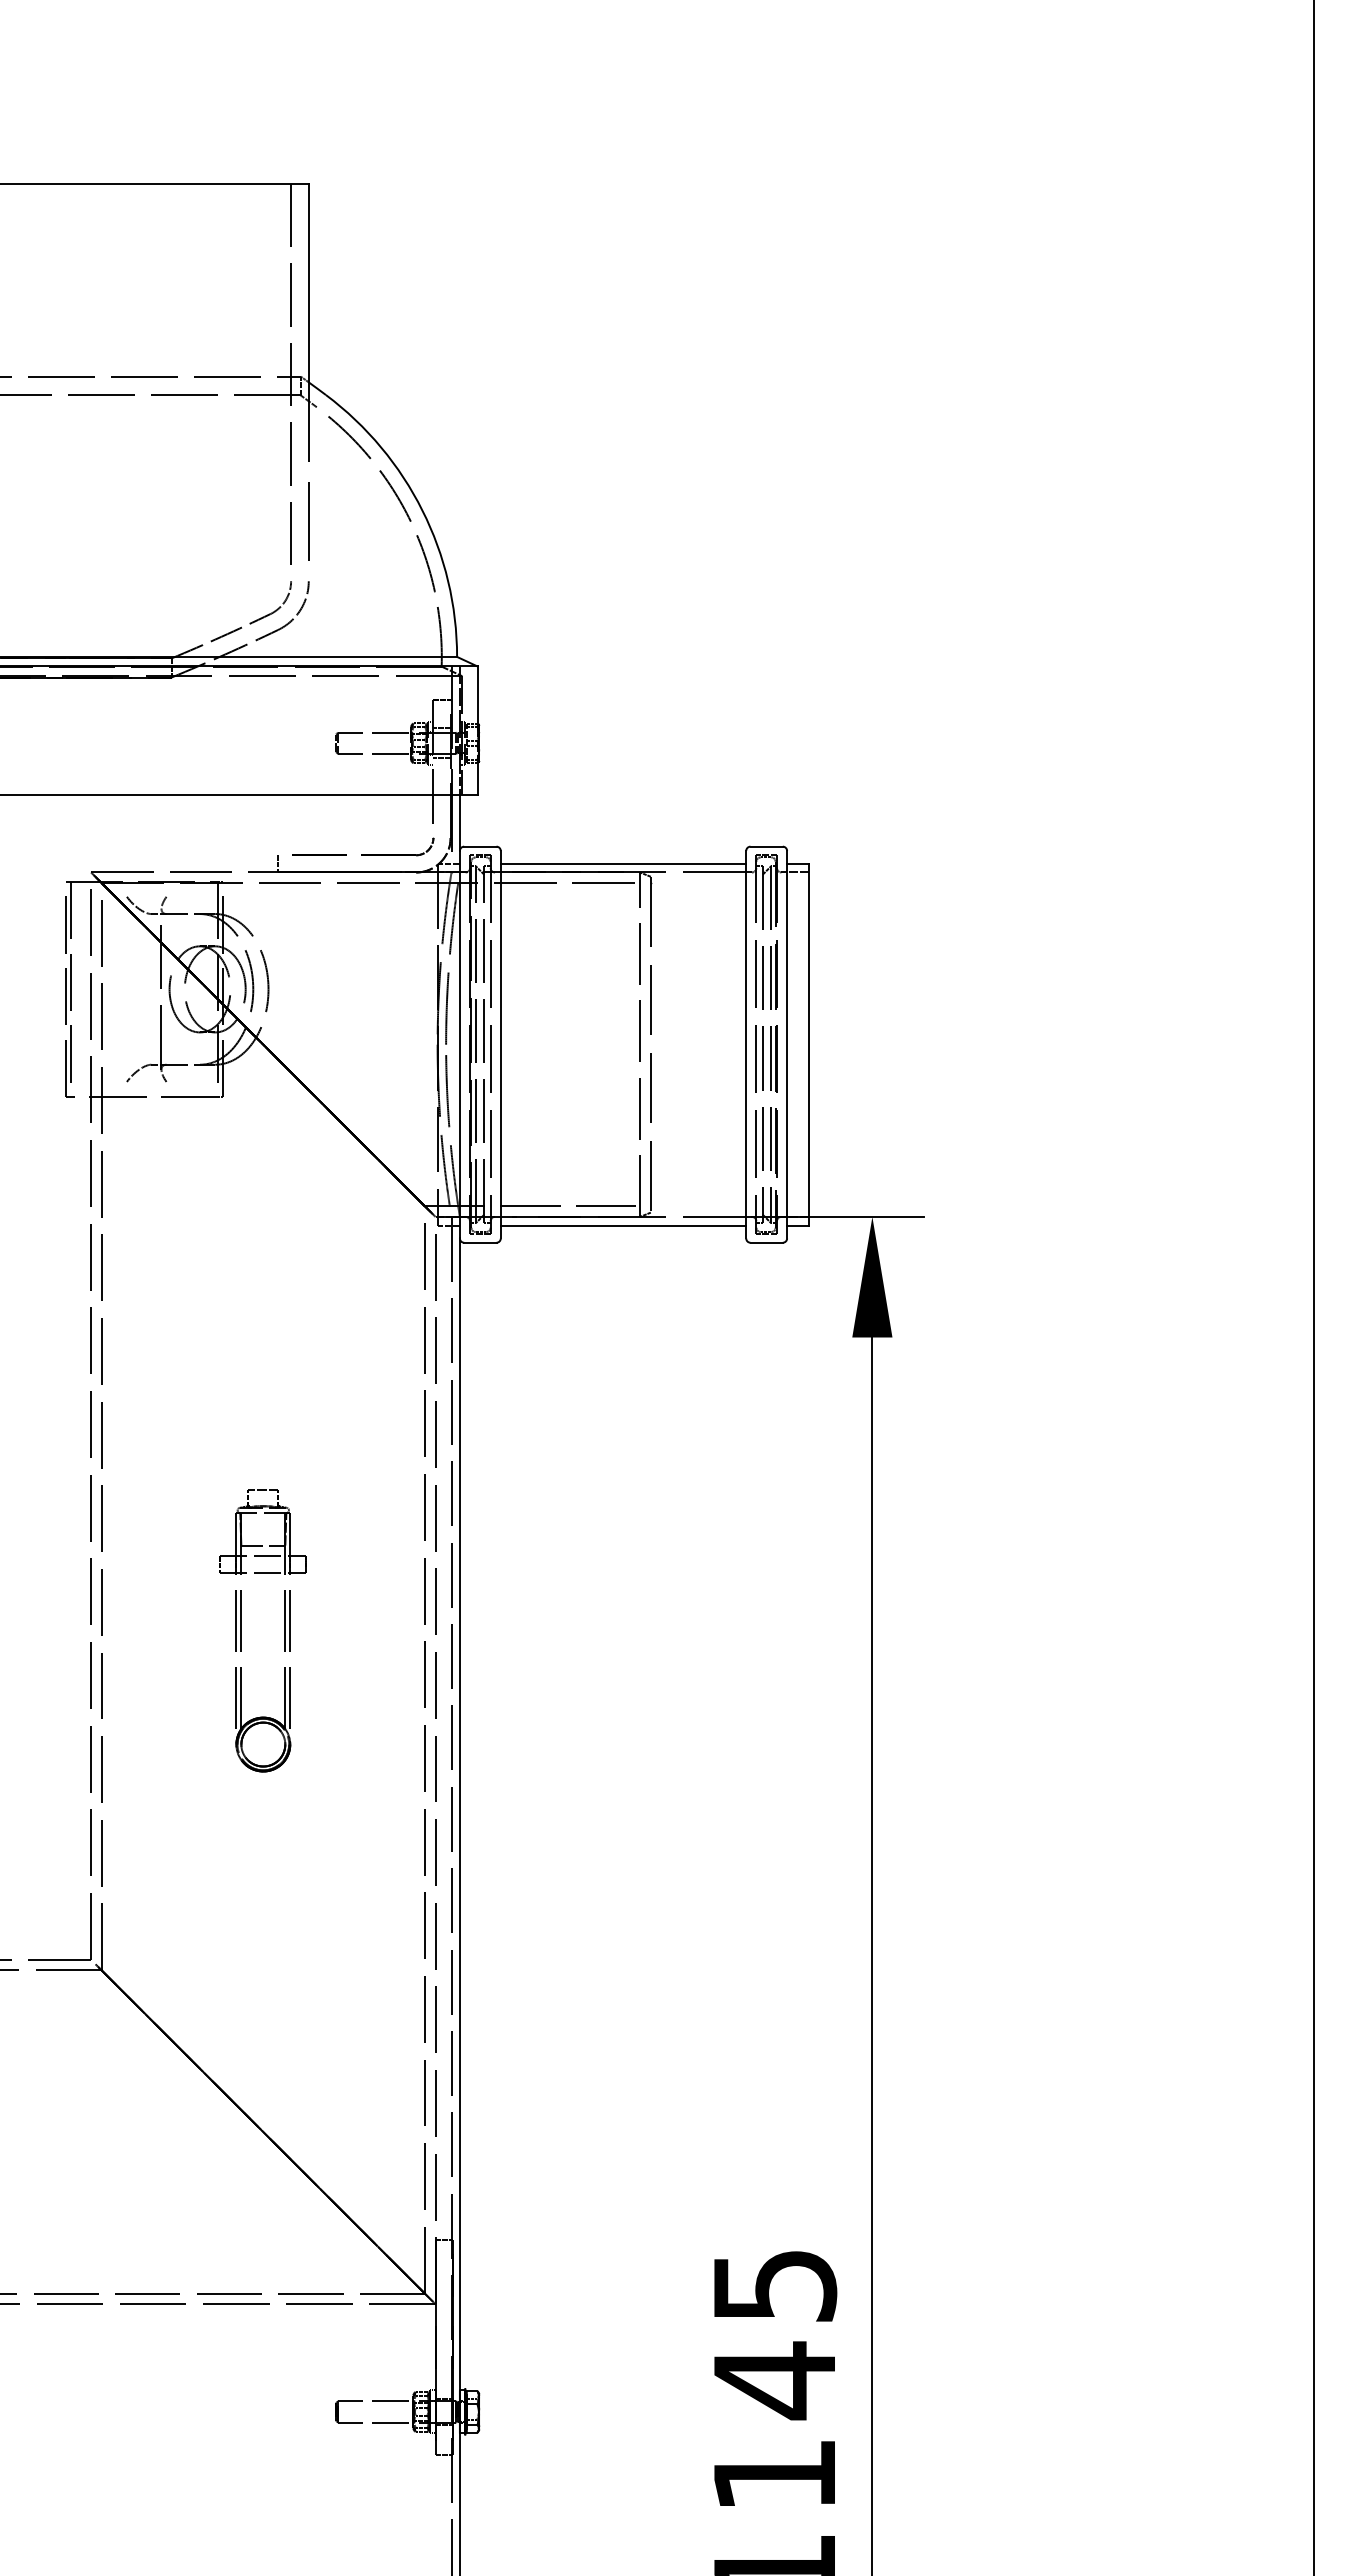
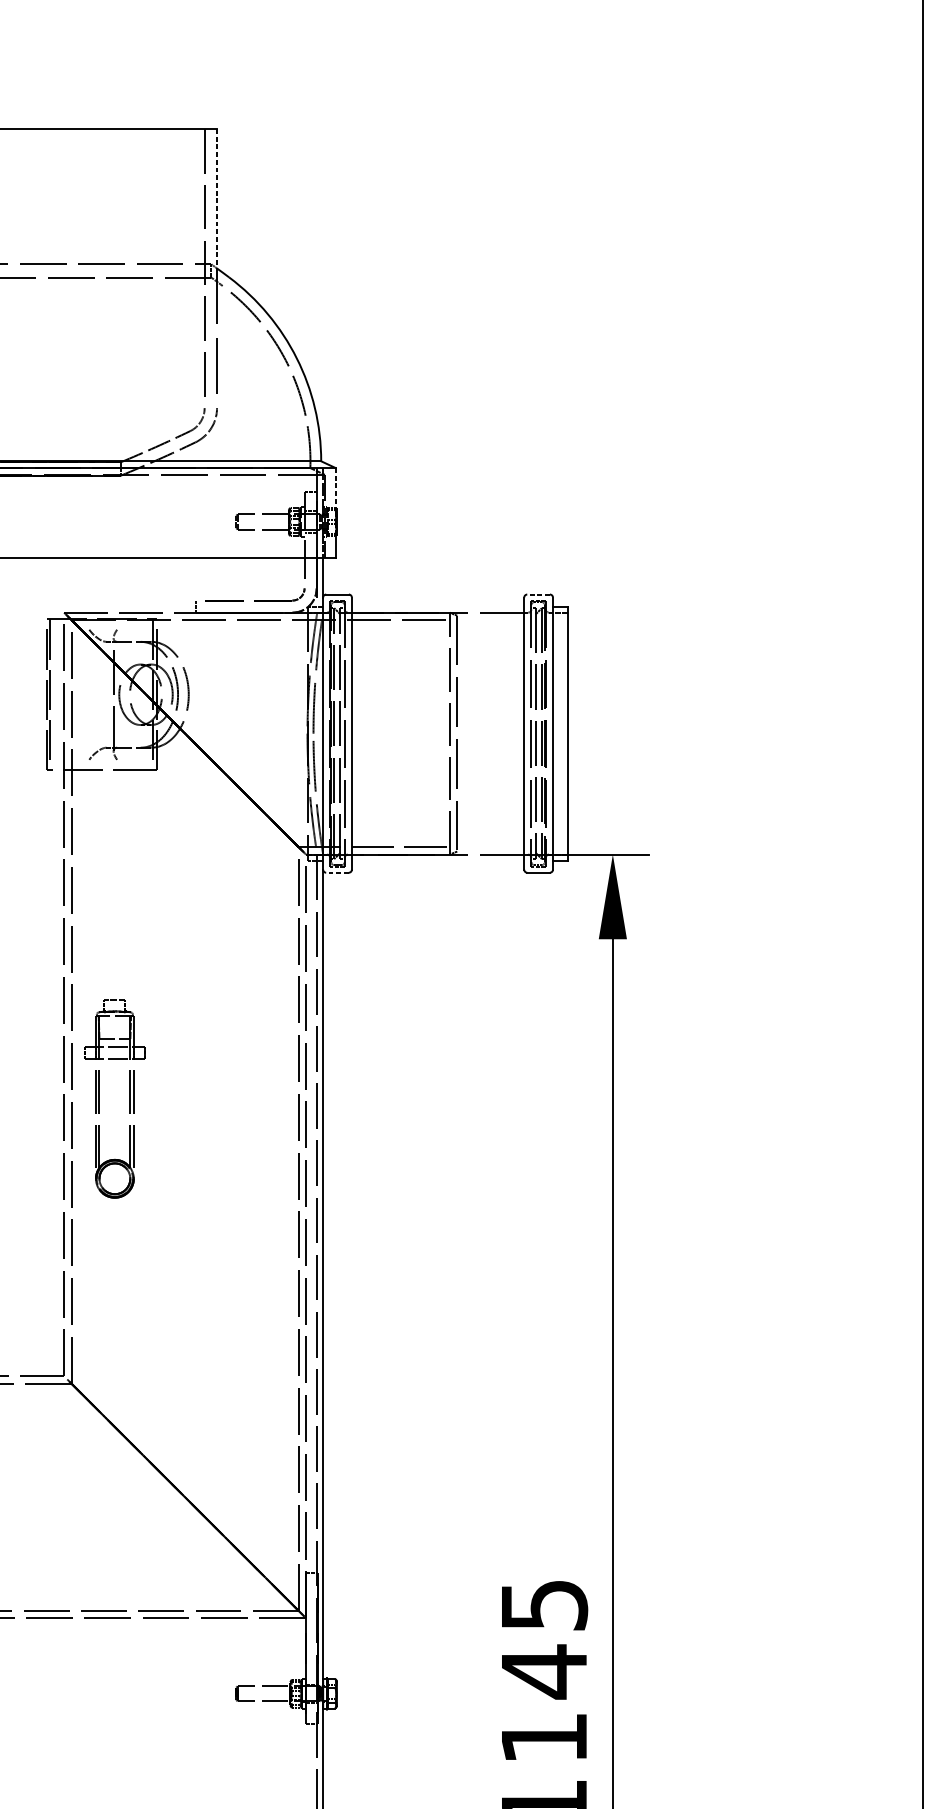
line: (308, 283) -> (216, 199), solid -> dashed
line: (477, 696) -> (335, 489), solid -> dashed
line: (766, 846) -> (538, 594), solid -> dashed
line: (623, 863) -> (438, 606), removed
line: (623, 1225) -> (438, 860), removed
line: (479, 1242) -> (336, 872), solid -> dashed
part: (241, 1630) -> (99, 1098), moved

